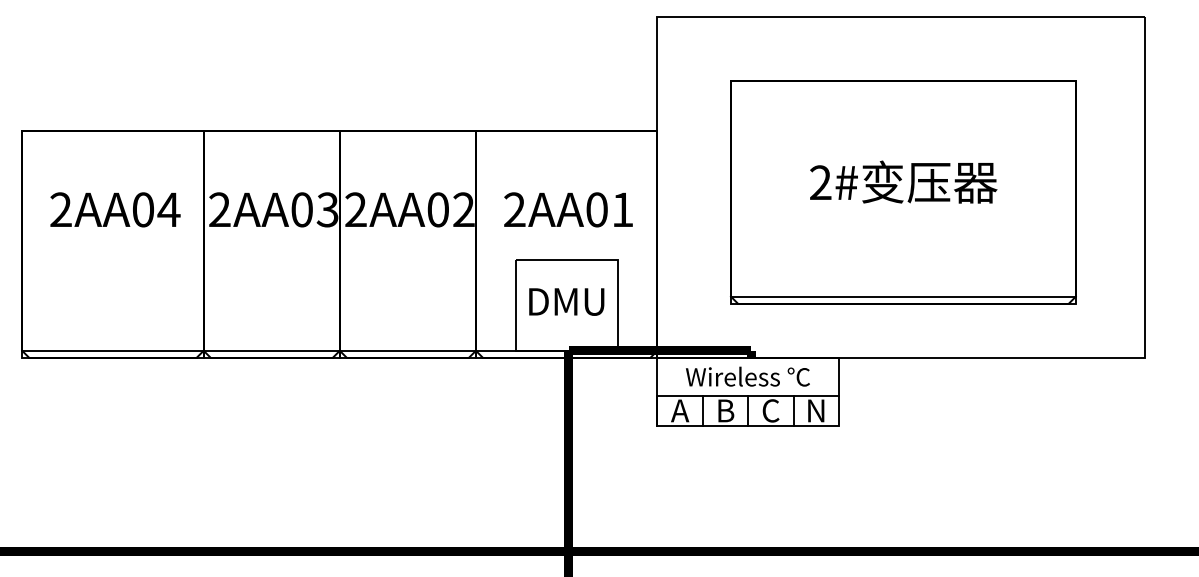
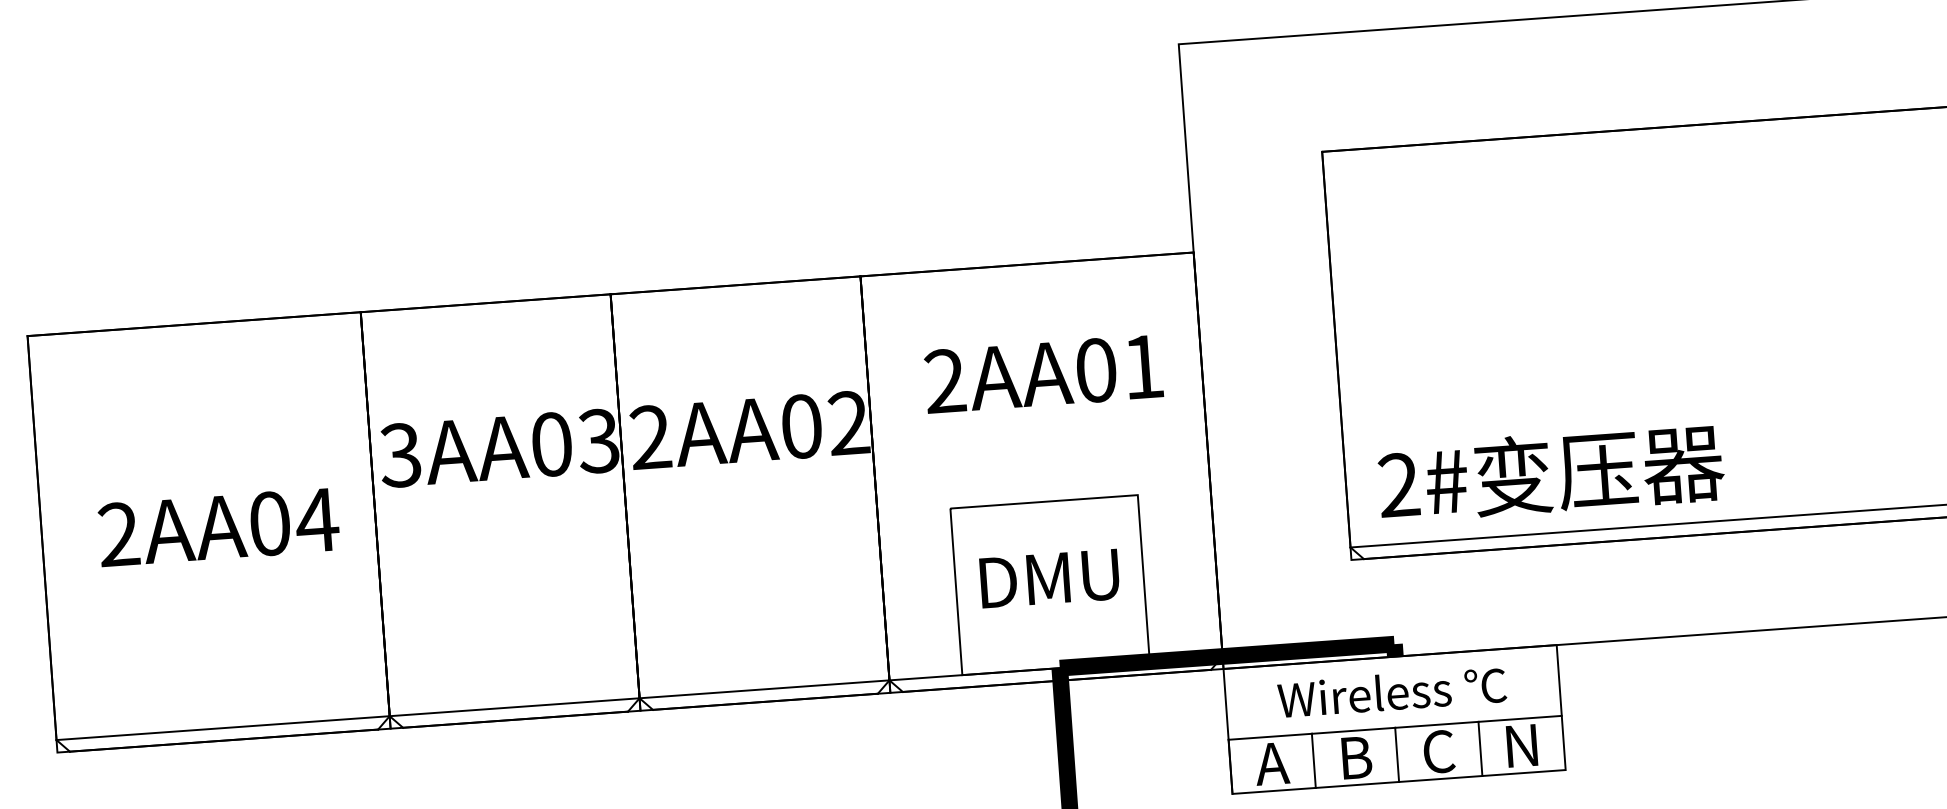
text: (903, 181) -> (1550, 471), moved
text: (115, 209) -> (218, 526), moved
text: (219, 209) -> (400, 454), 2AA03 -> 3AA03
text: (568, 209) -> (1043, 373), moved

